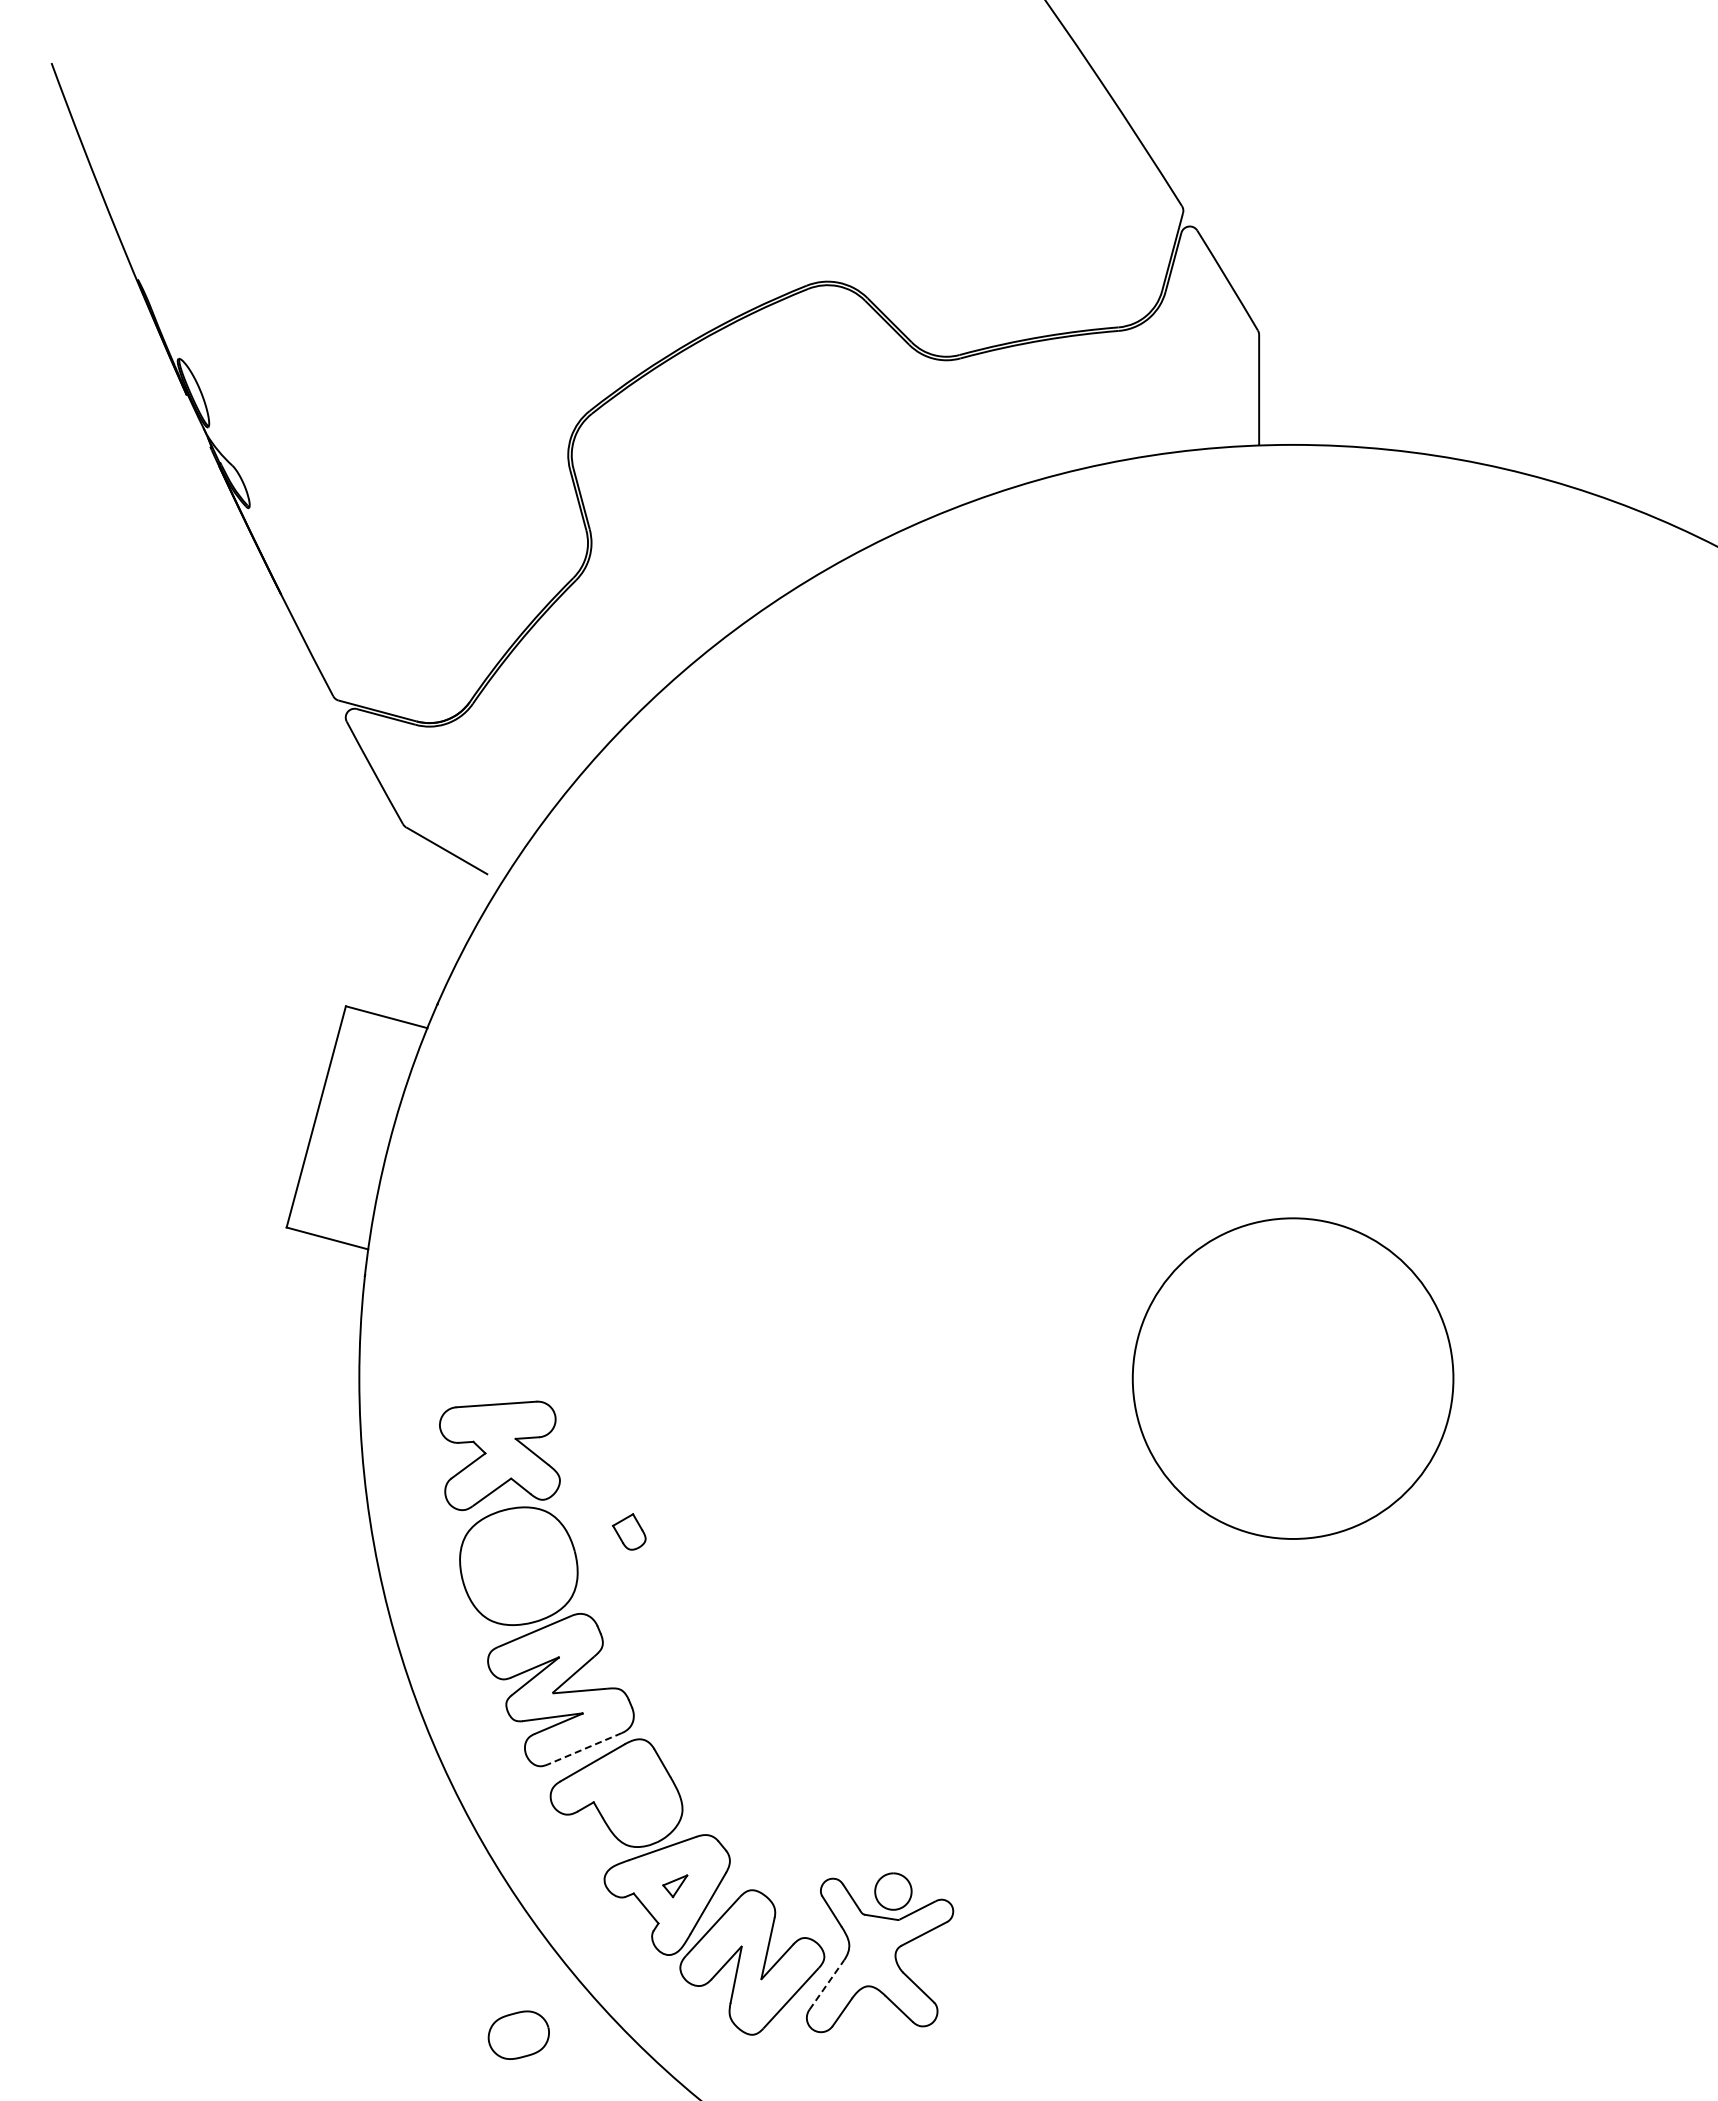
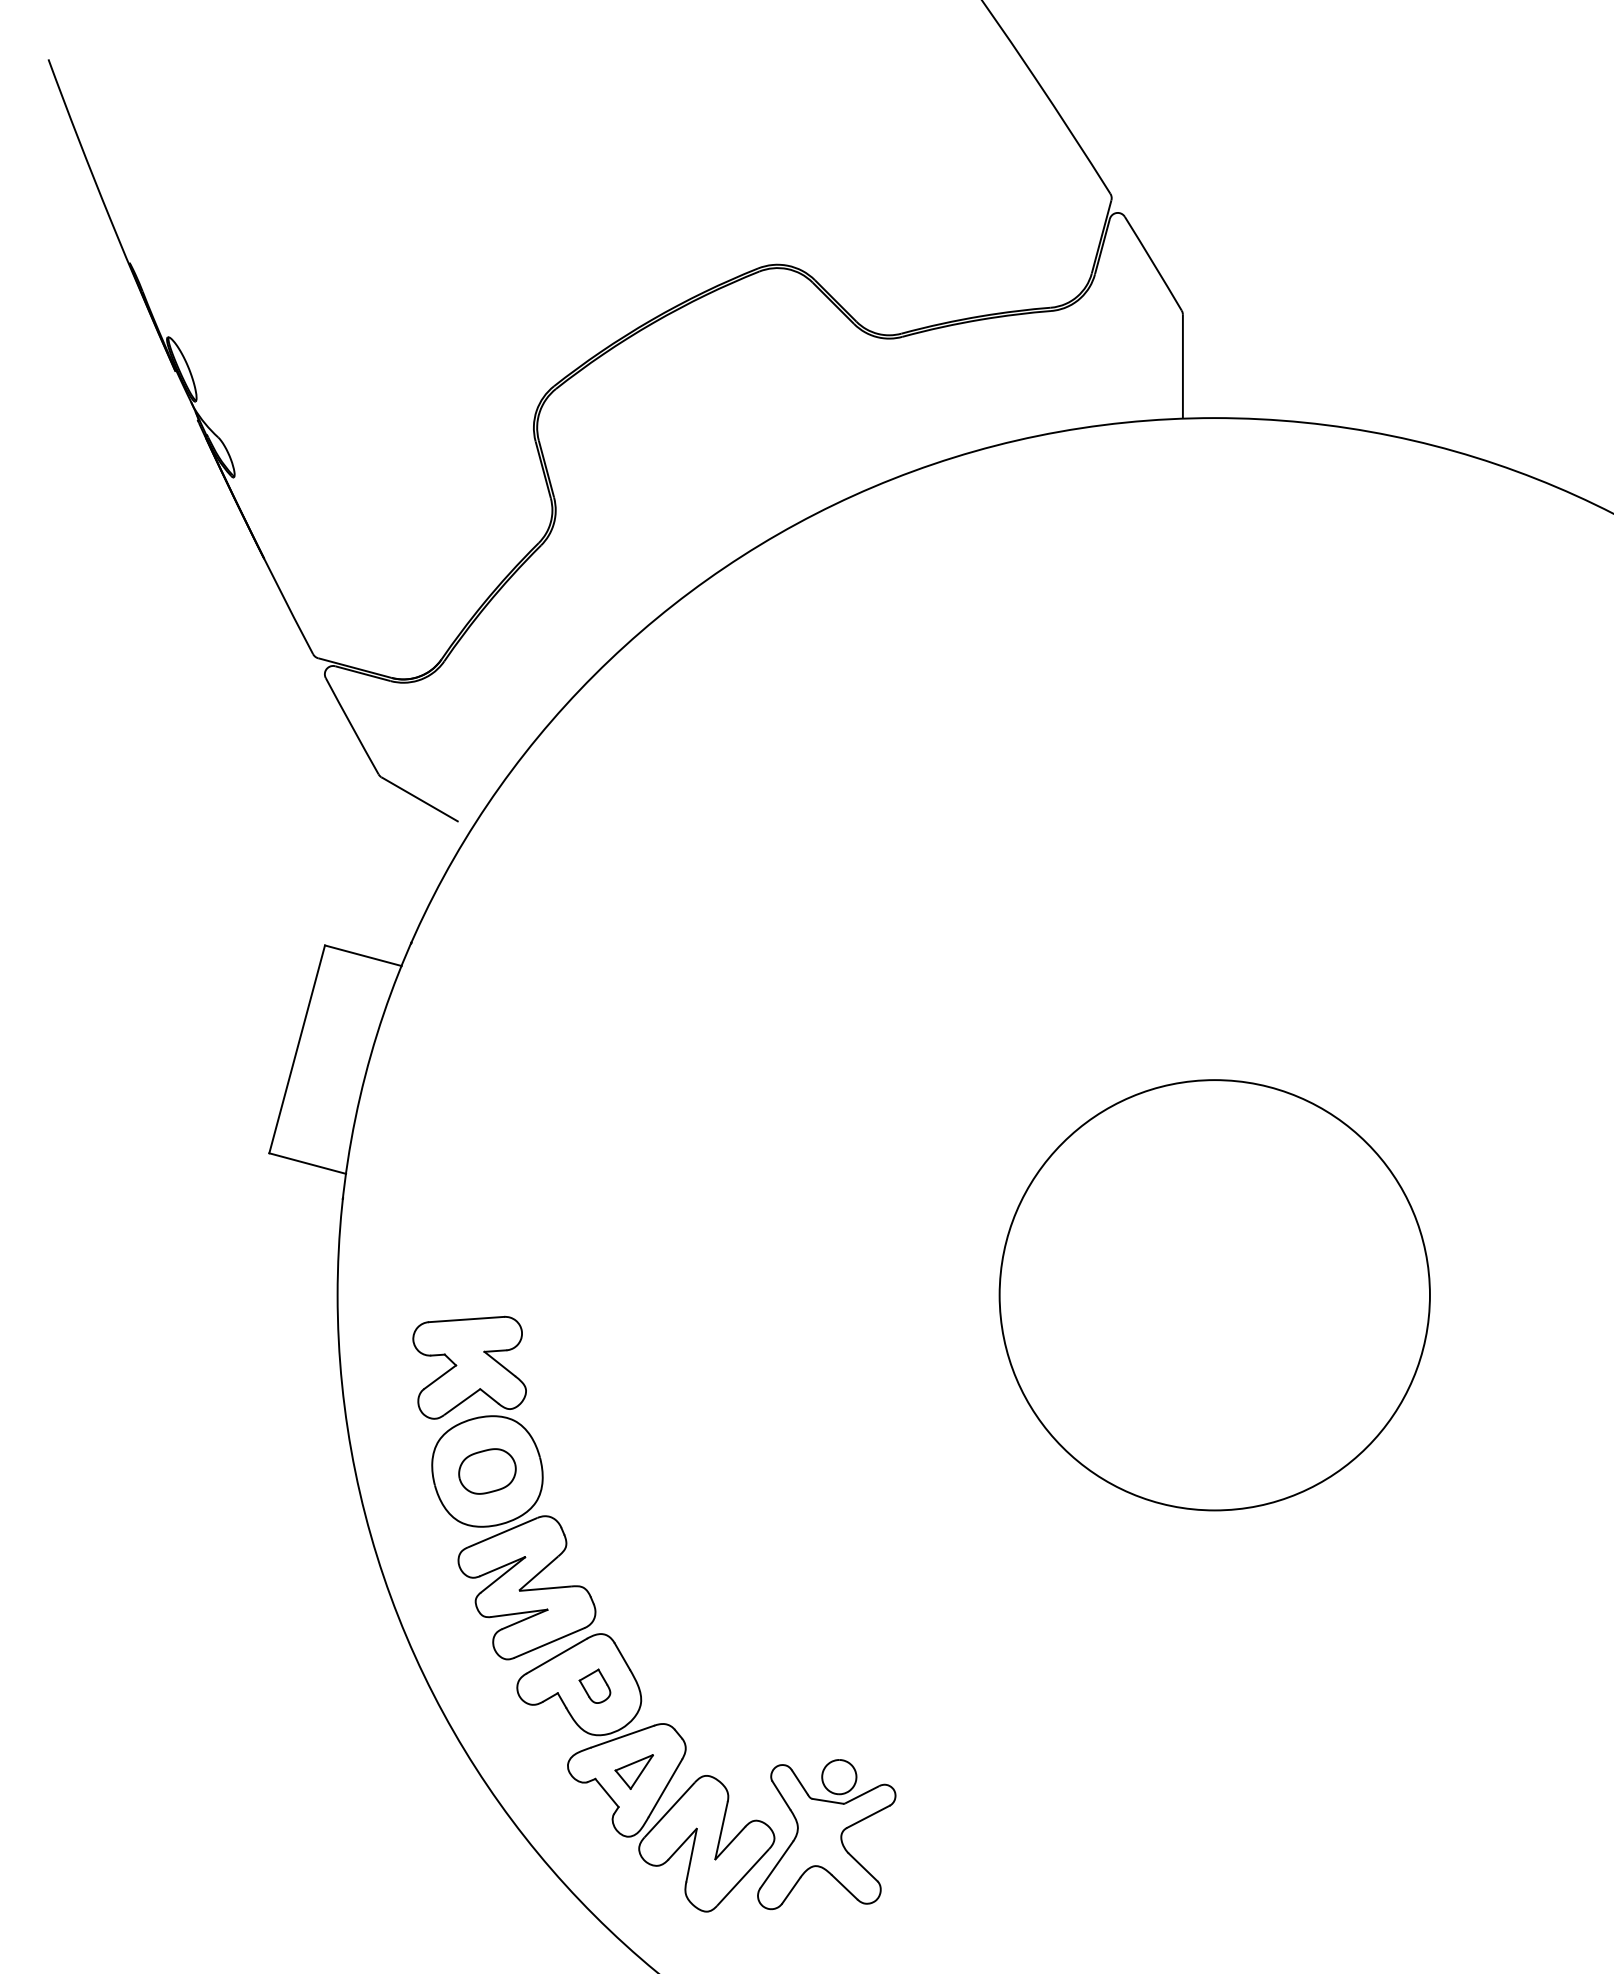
circle: (1293, 1378) -> (1215, 1295), size x1.43
part: (629, 1531) -> (595, 1685), moved
line: (584, 1748) -> (549, 1642), dashed -> solid
part: (675, 1886) -> (634, 1772), size x1.67
line: (827, 1984) -> (777, 1864), dashed -> solid
part: (518, 2034) -> (487, 1470), moved

